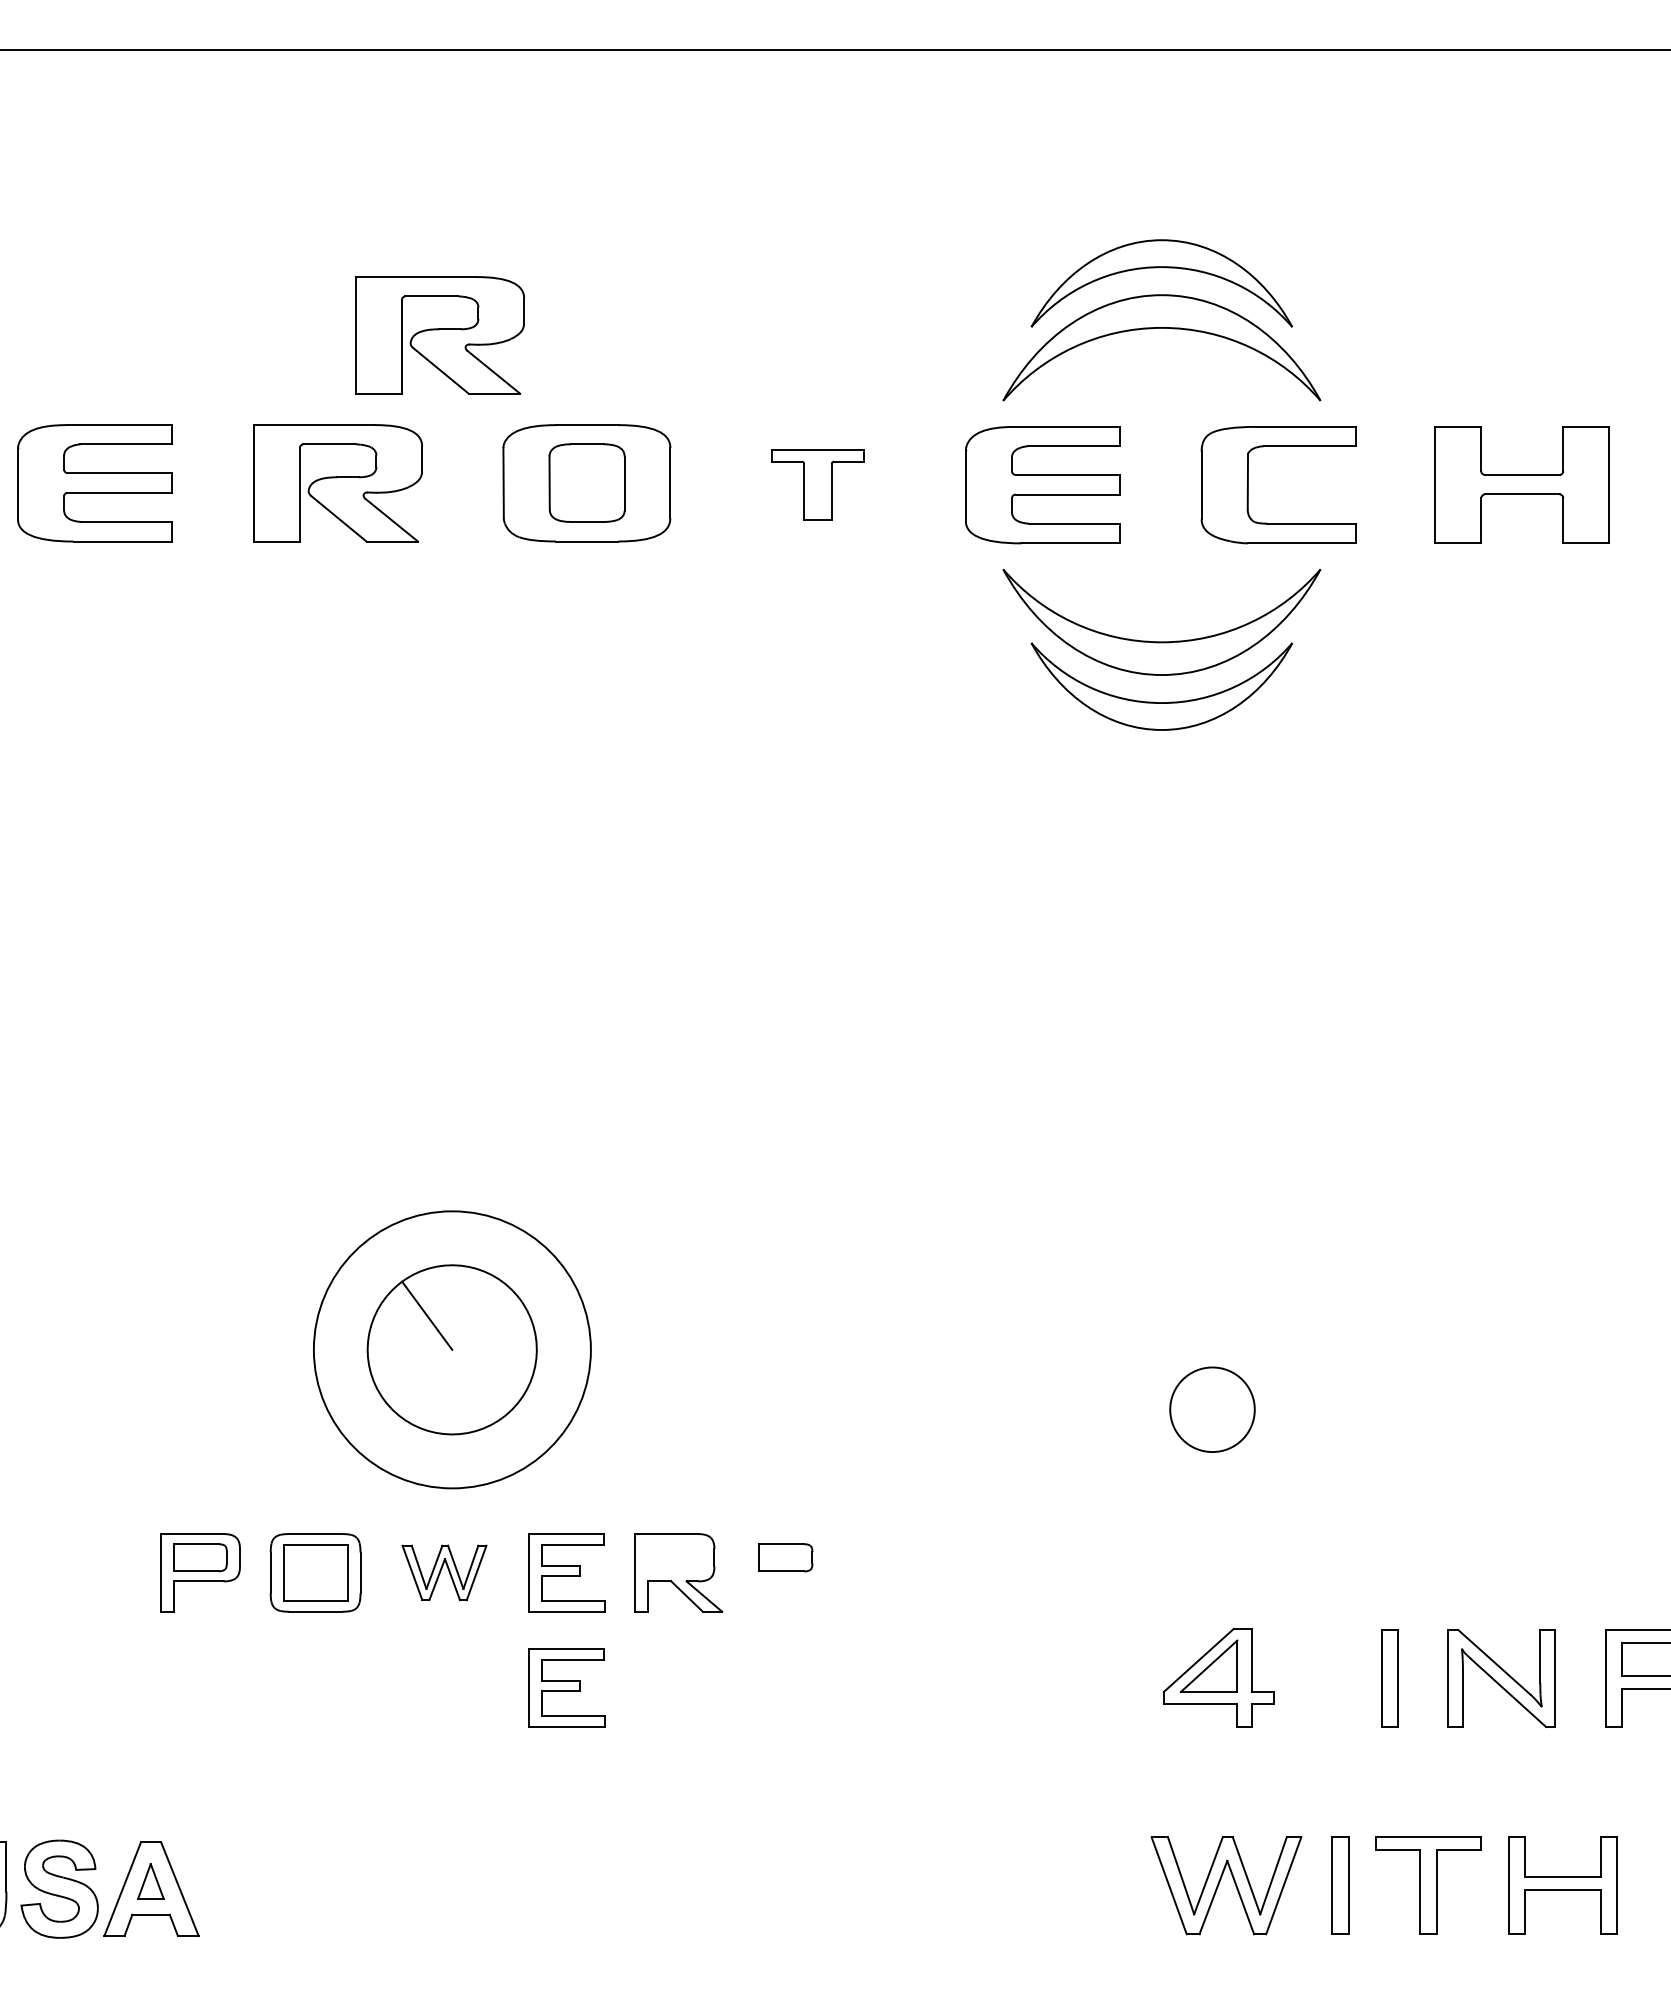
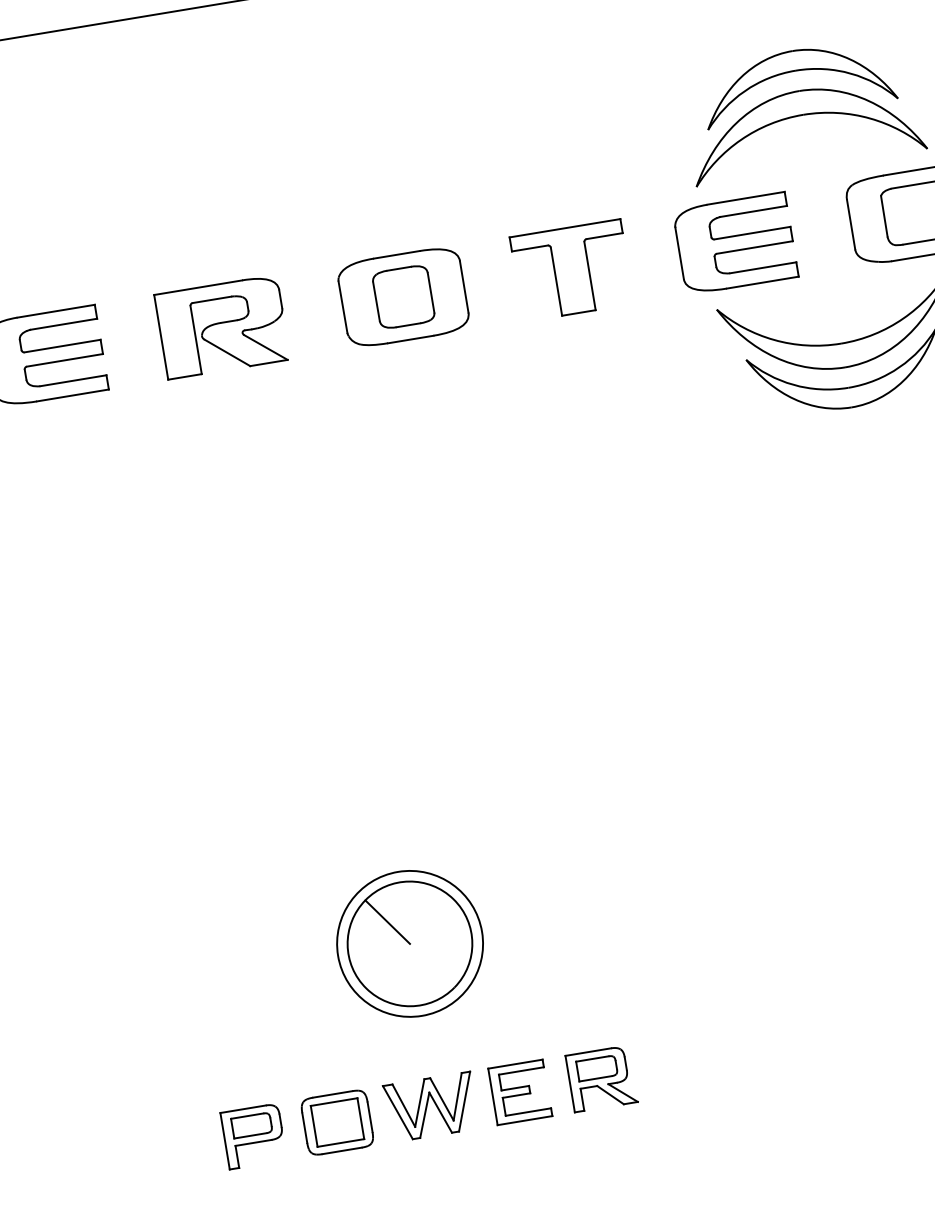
part: (440, 335) -> (279, 207), removed
part: (817, 484) -> (571, 270), size x1.67
circle: (452, 1349) -> (410, 943), size x0.71
part: (785, 1557) -> (596, 1068), moved
part: (444, 1572) -> (431, 1106), size x1.43
part: (566, 1687) -> (533, 1175), removed

